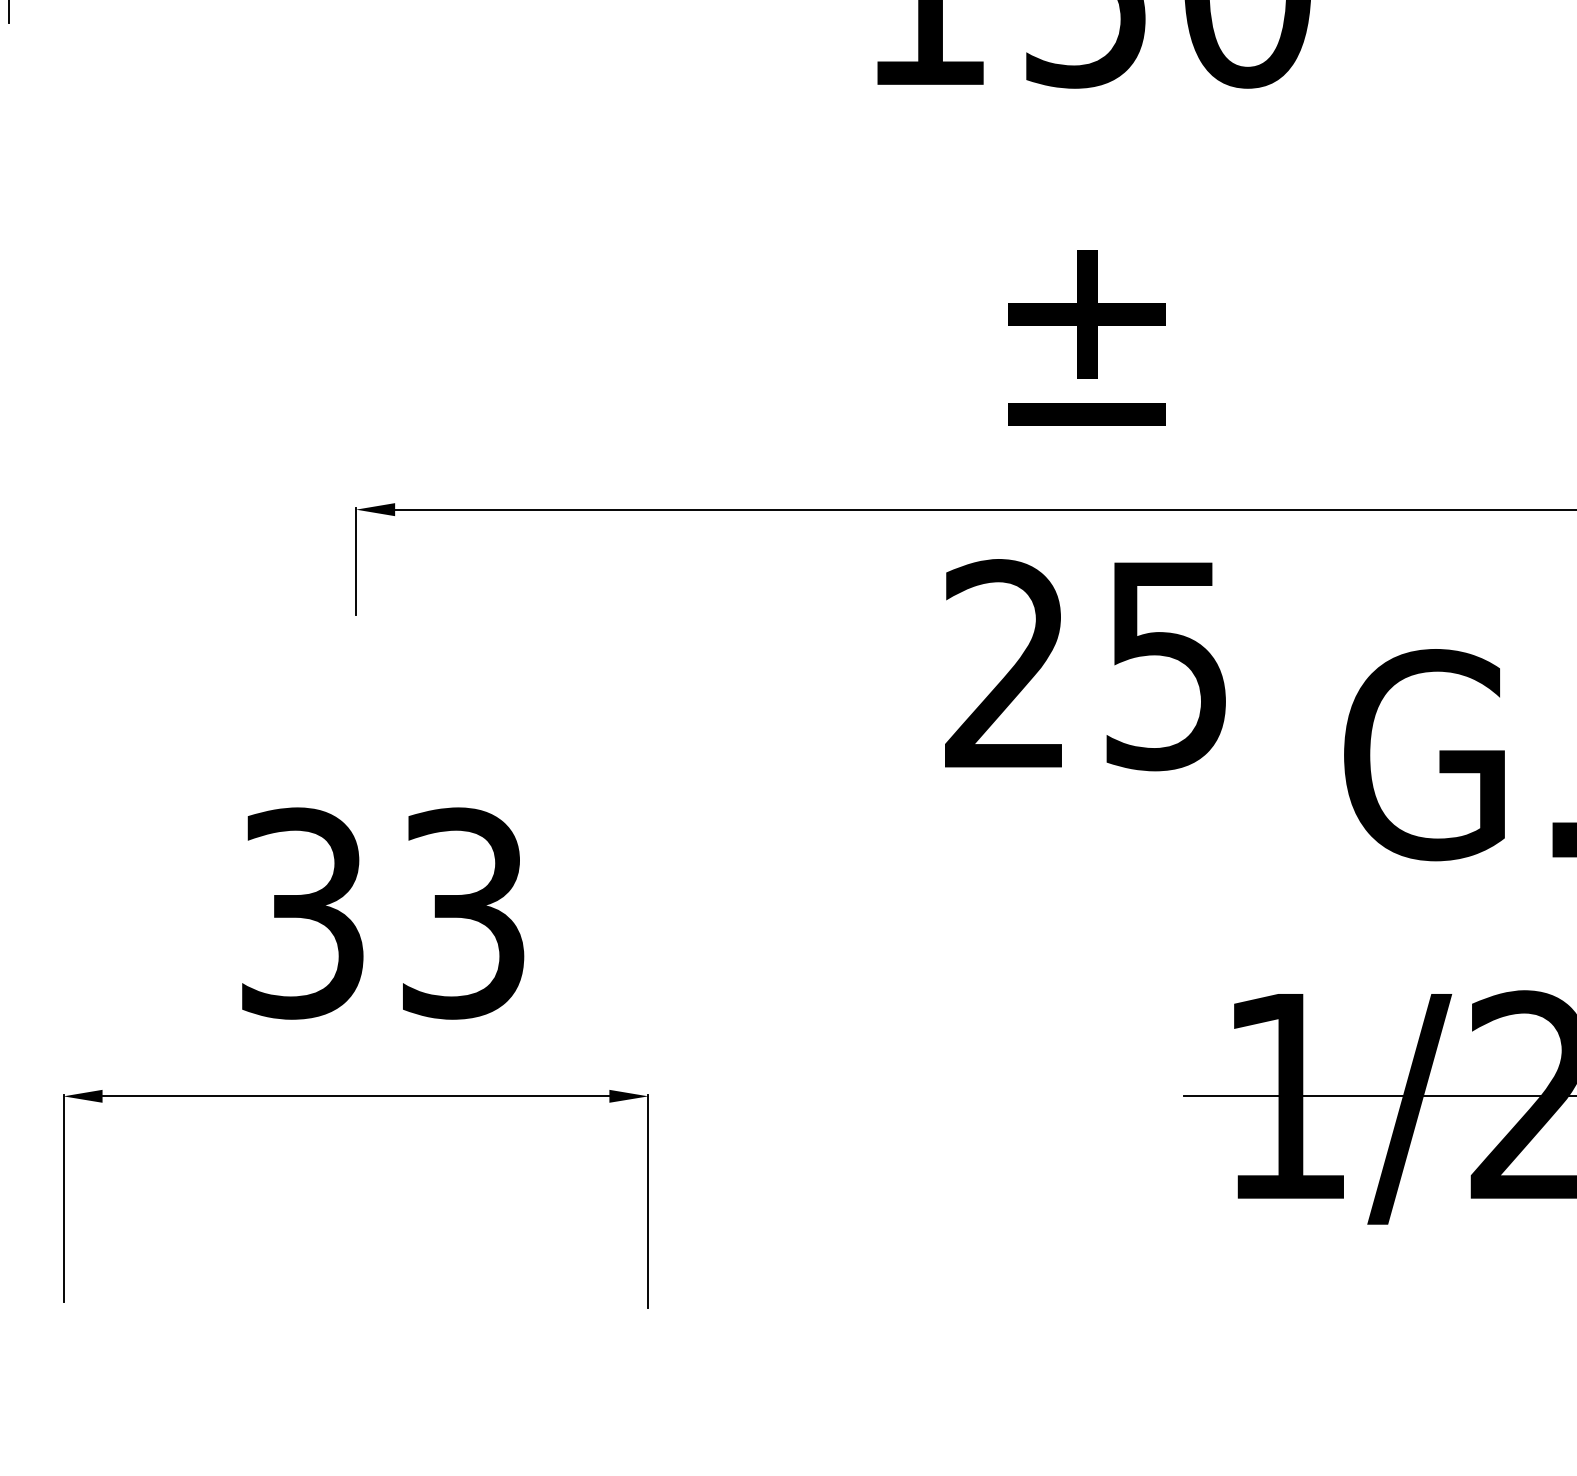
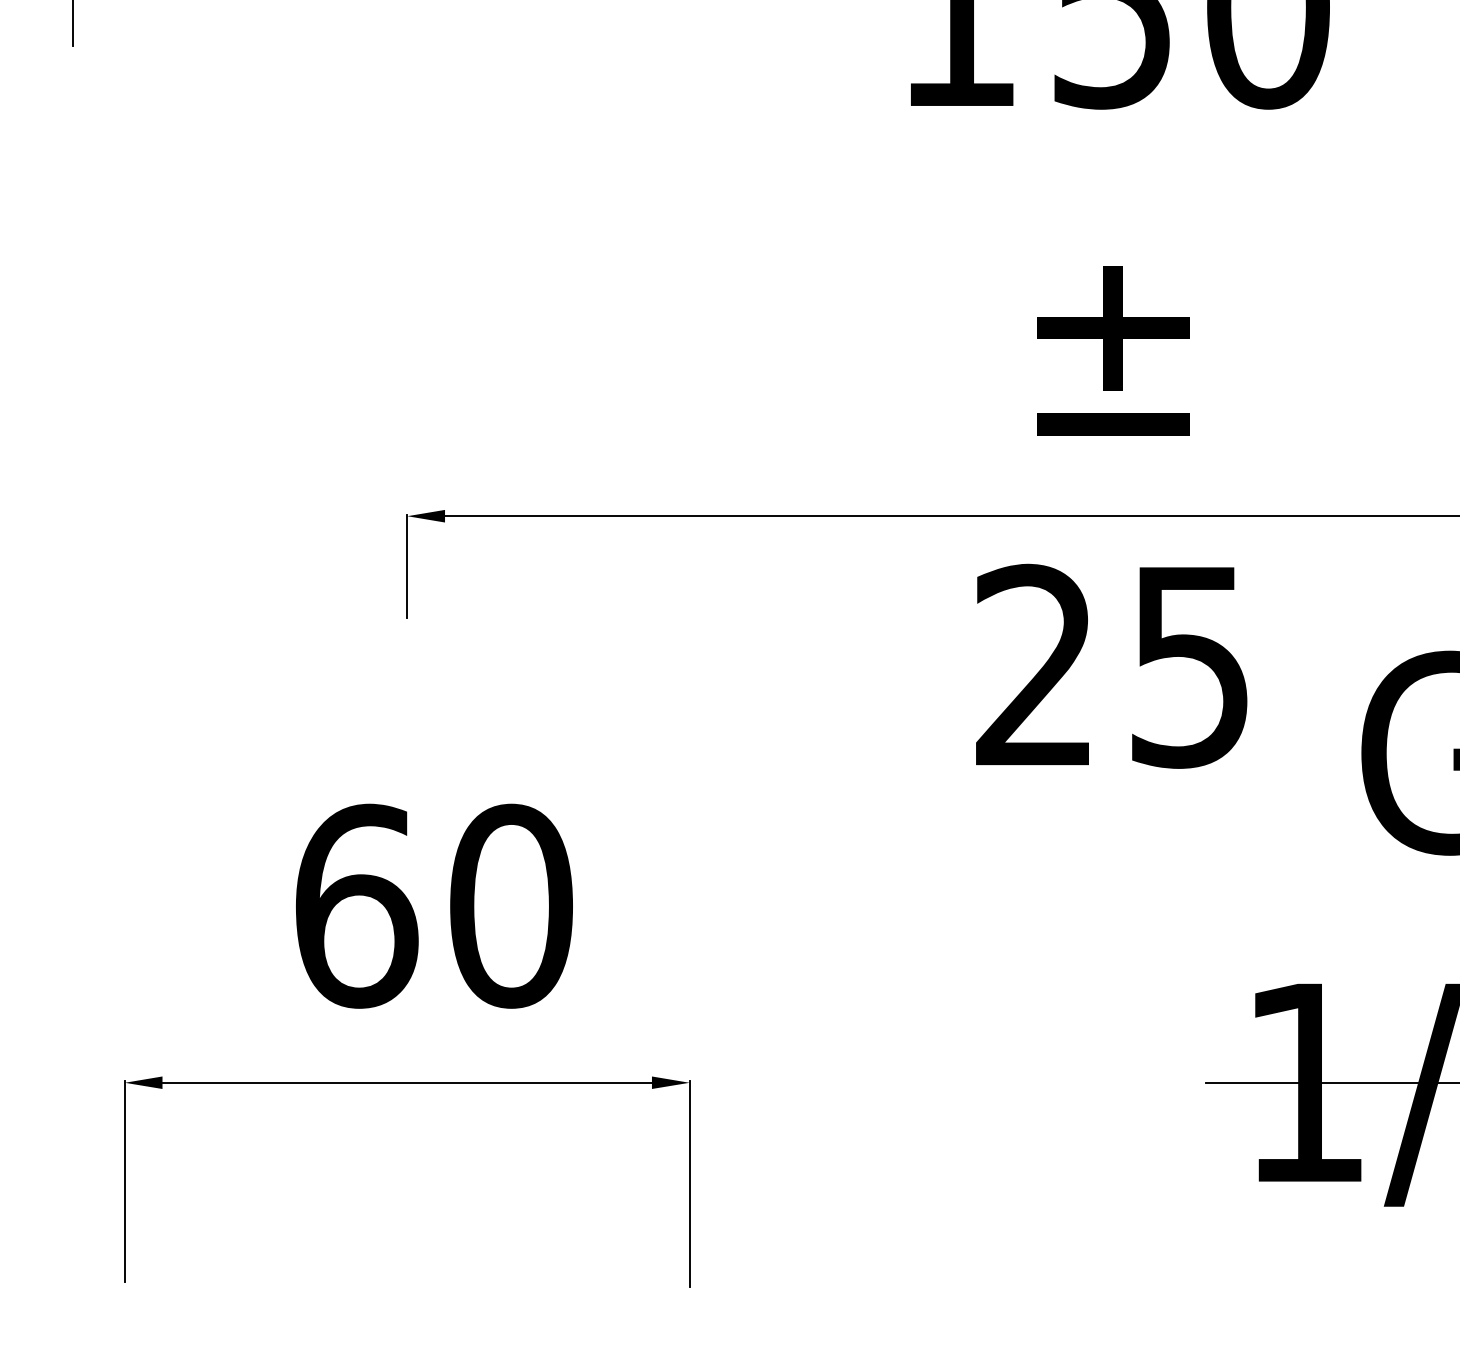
text: (383, 913) -> (433, 906), 33 -> 60

